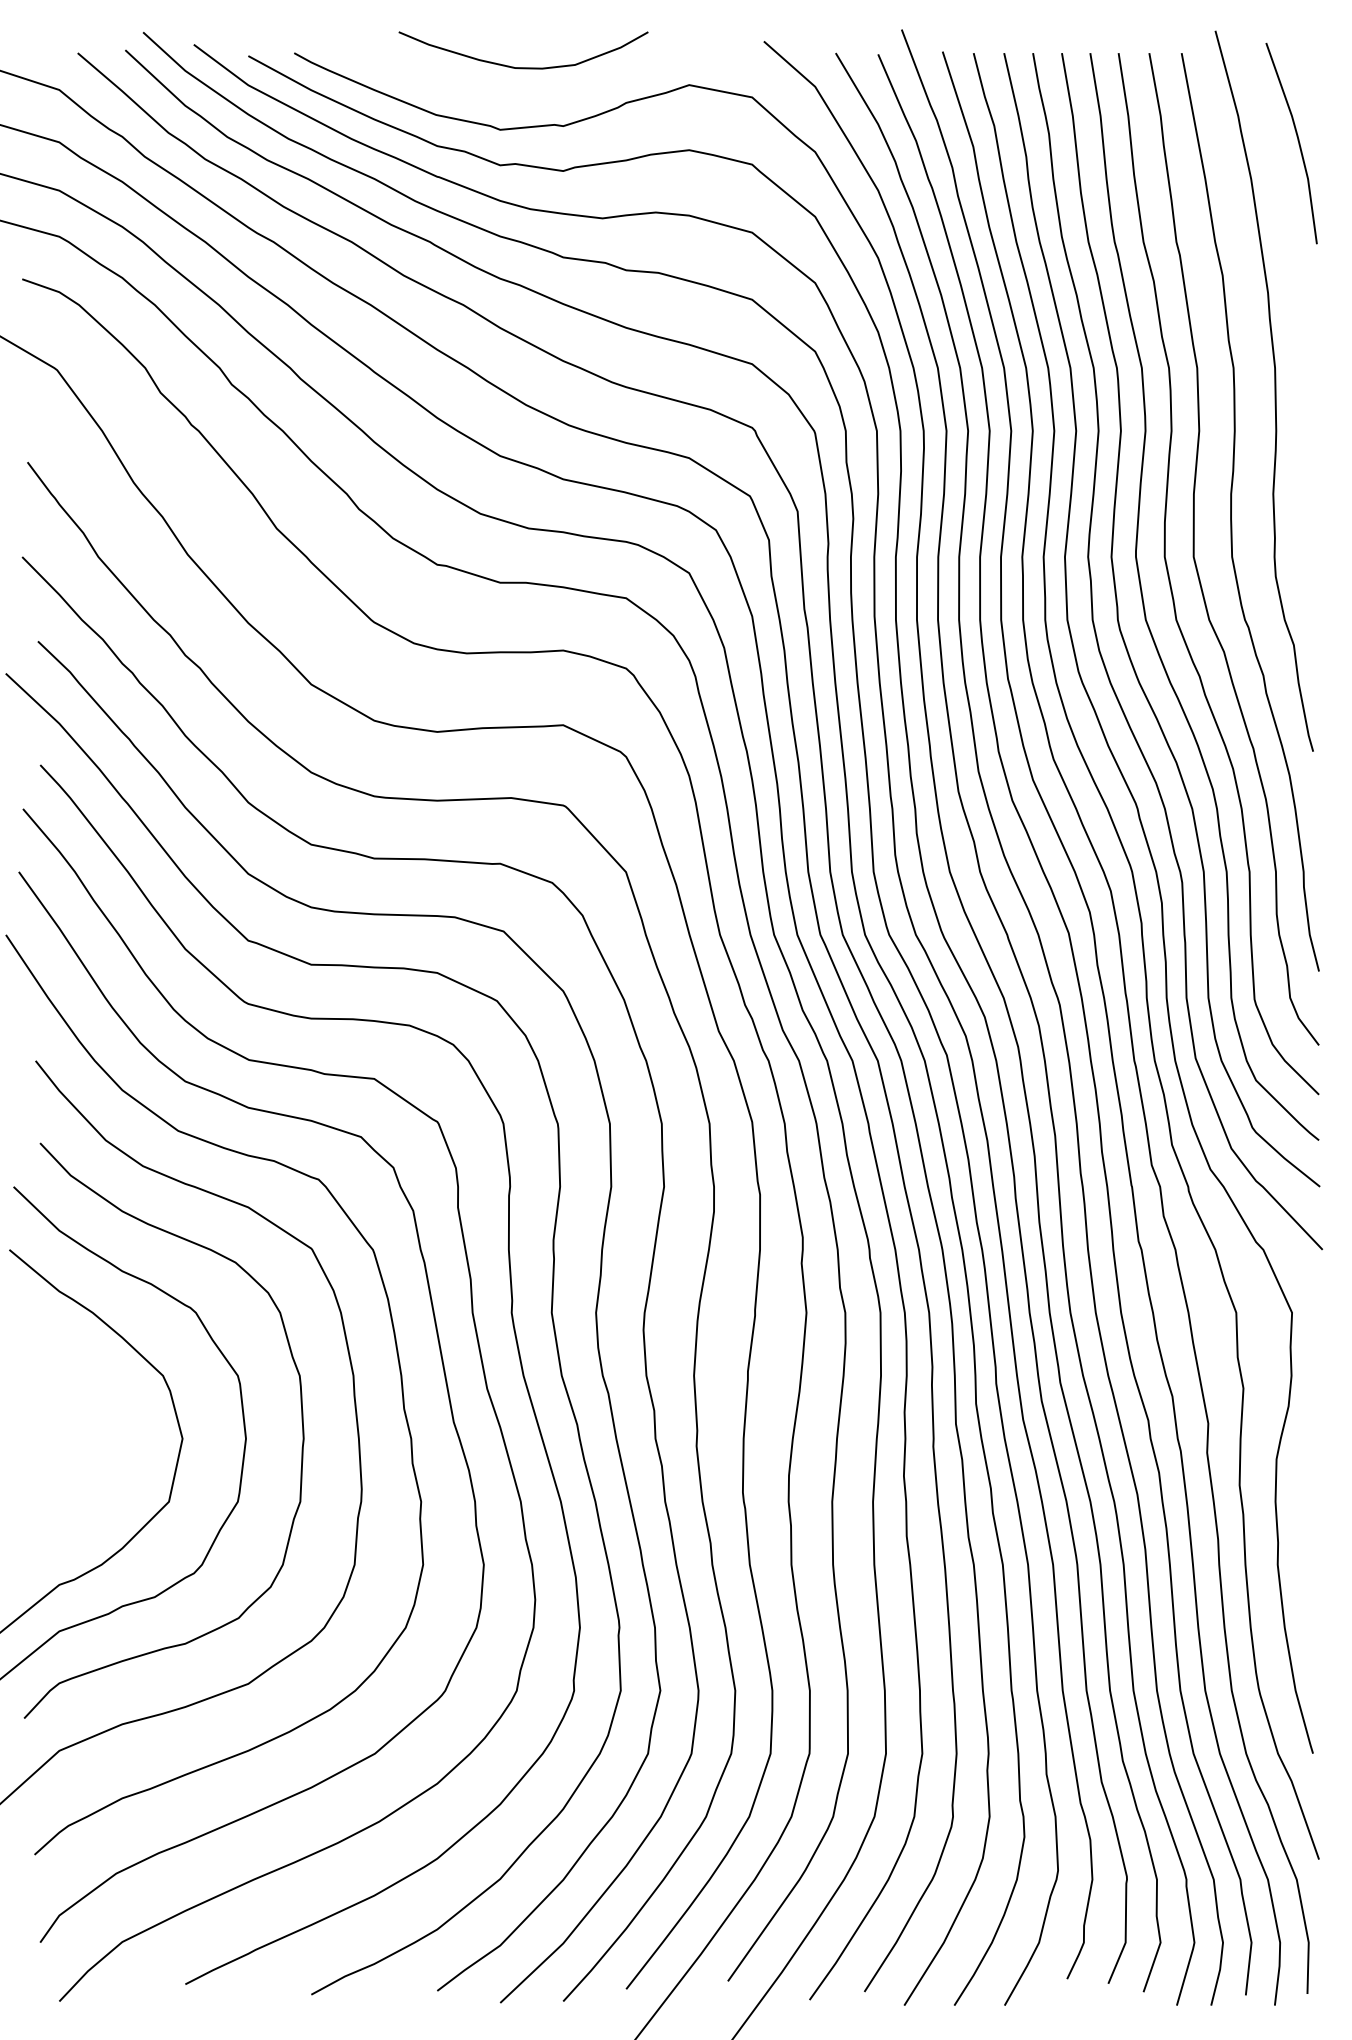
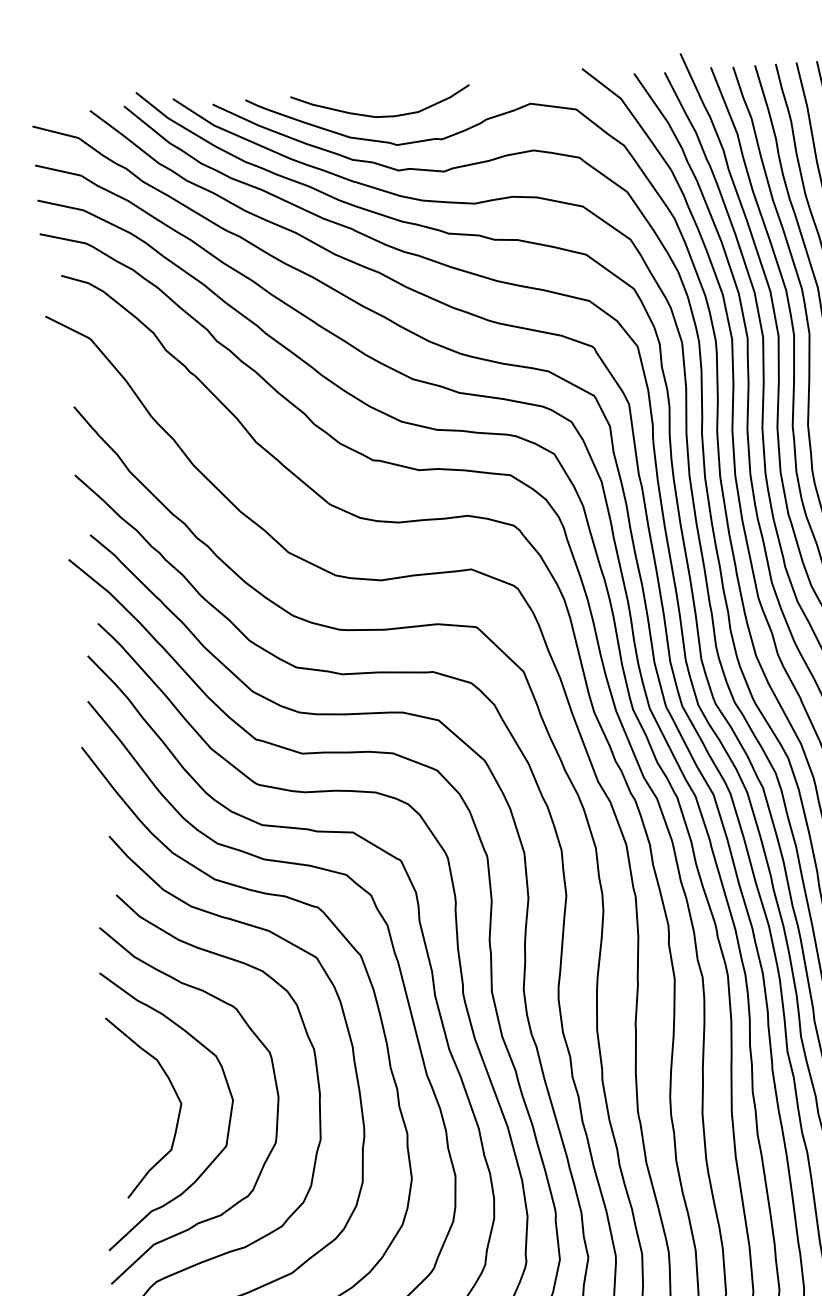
curve: (523, 67) -> (381, 116), moved
curve: (102, 1422) -> (174, 1092), added

